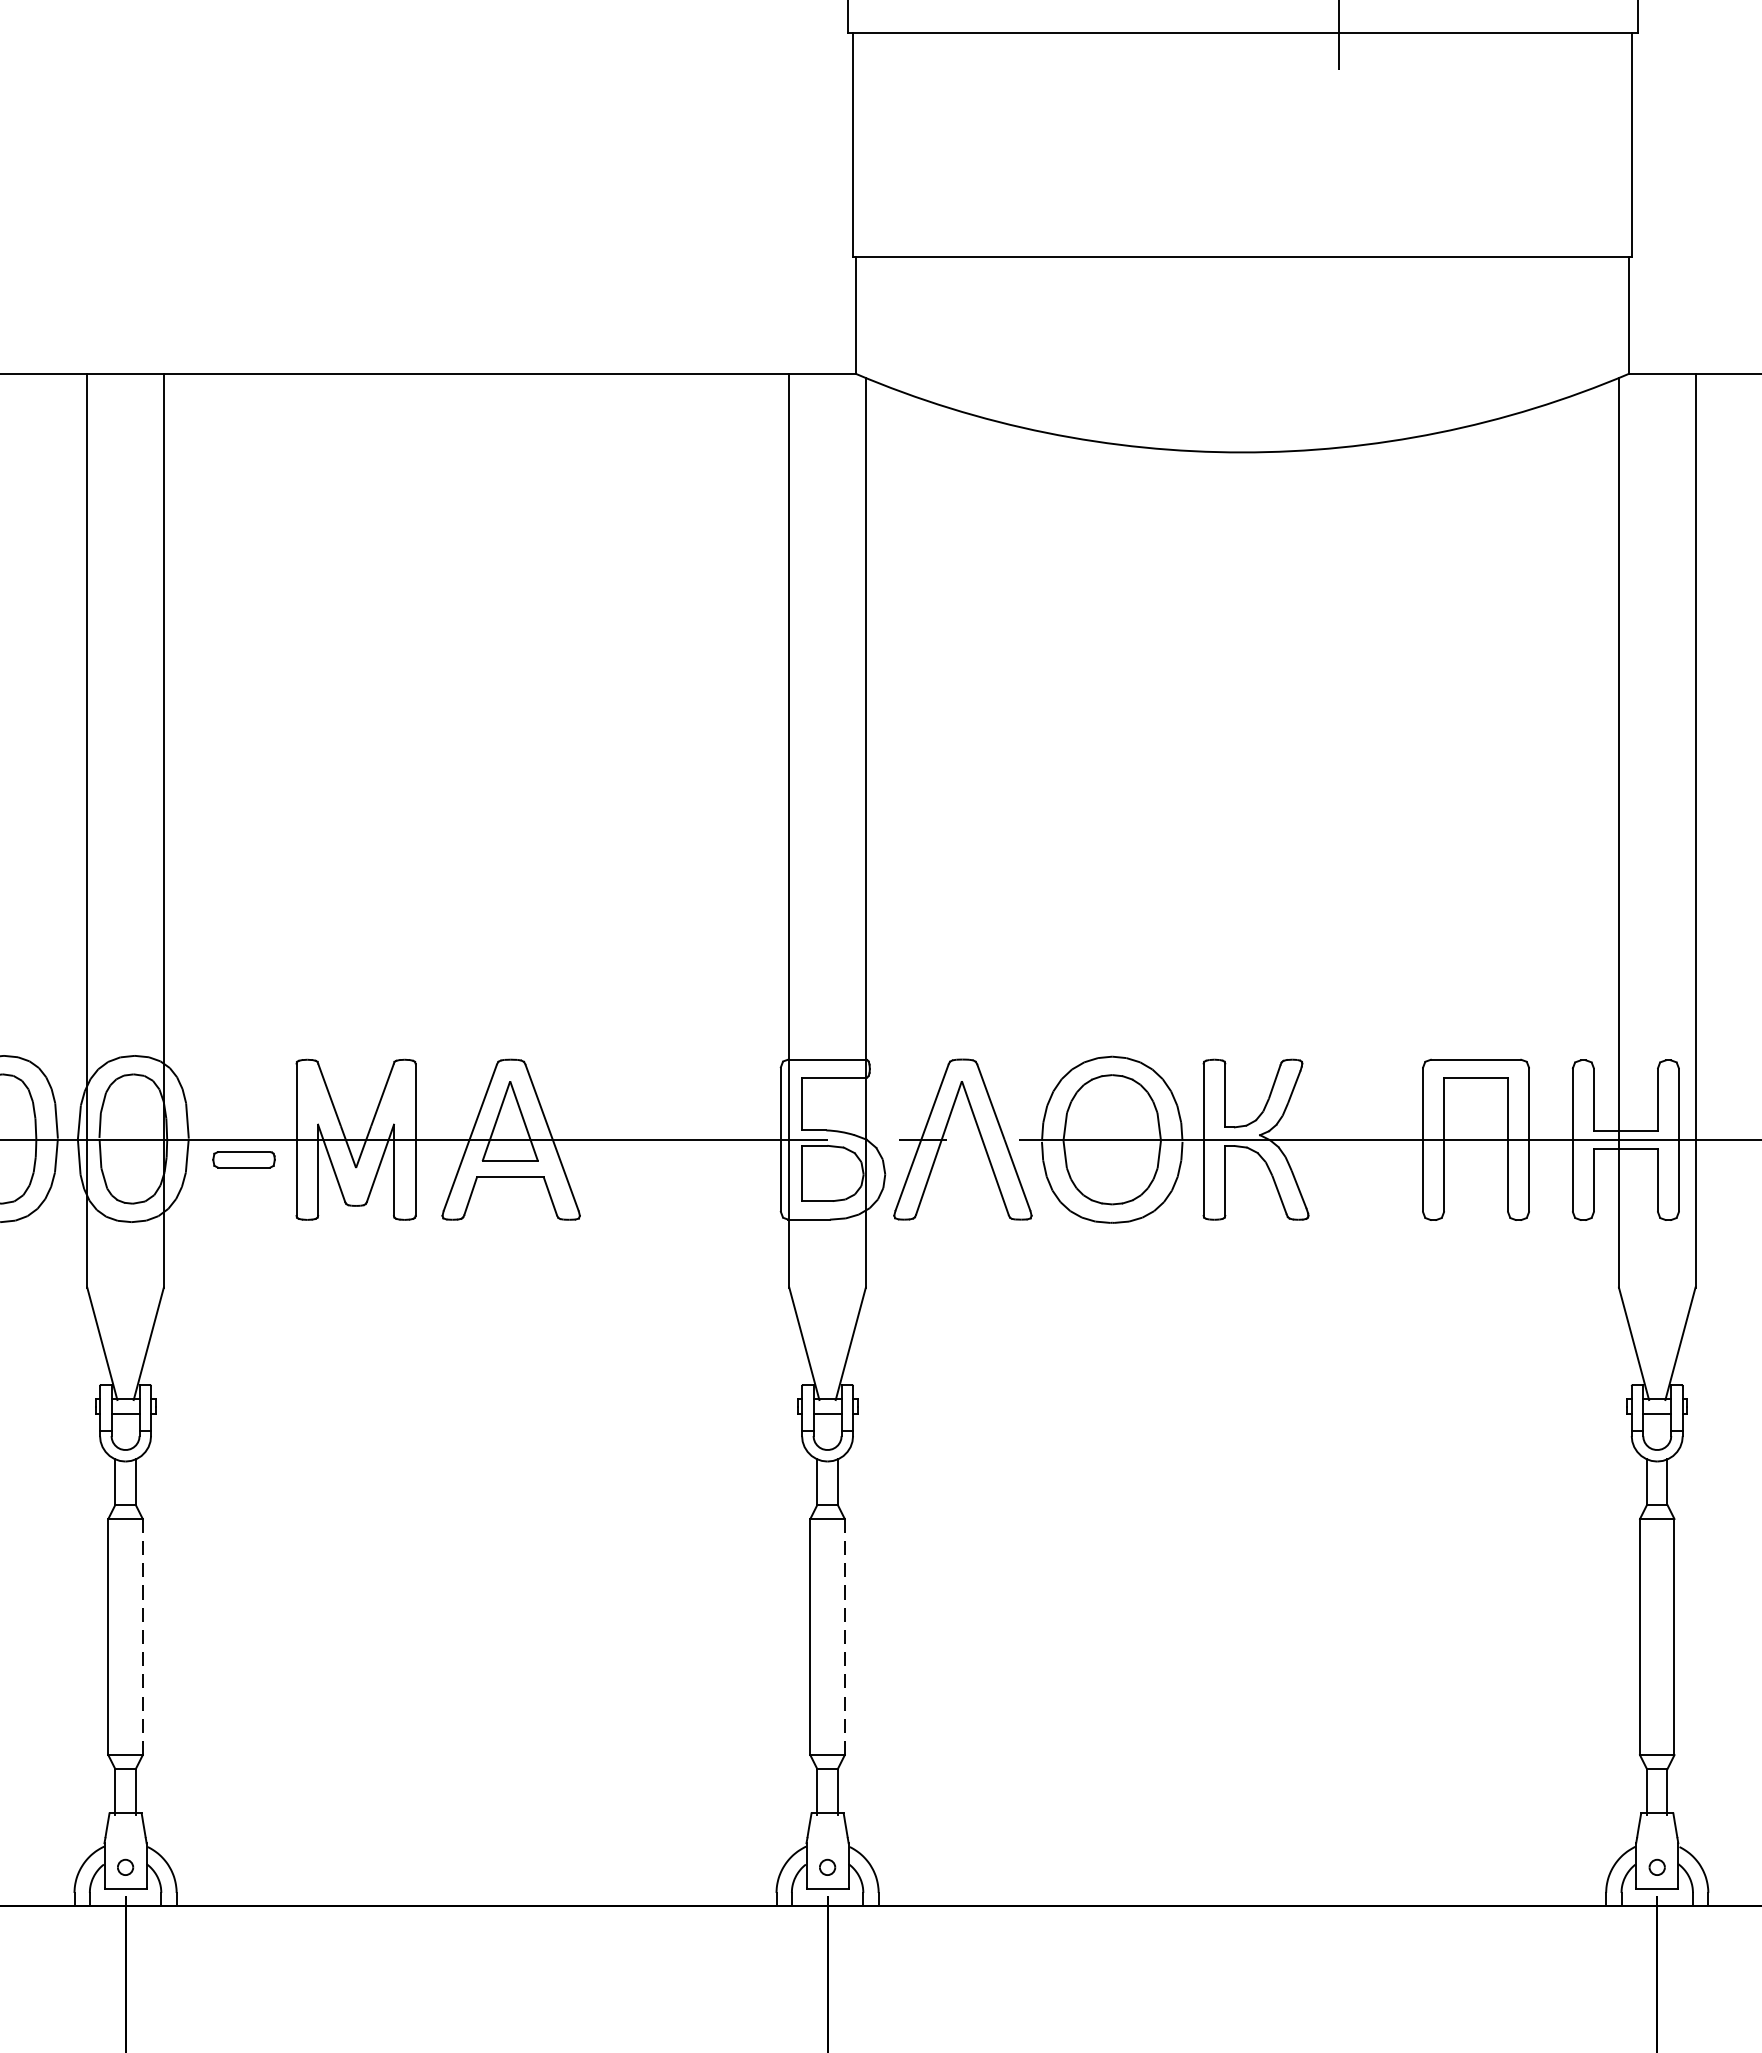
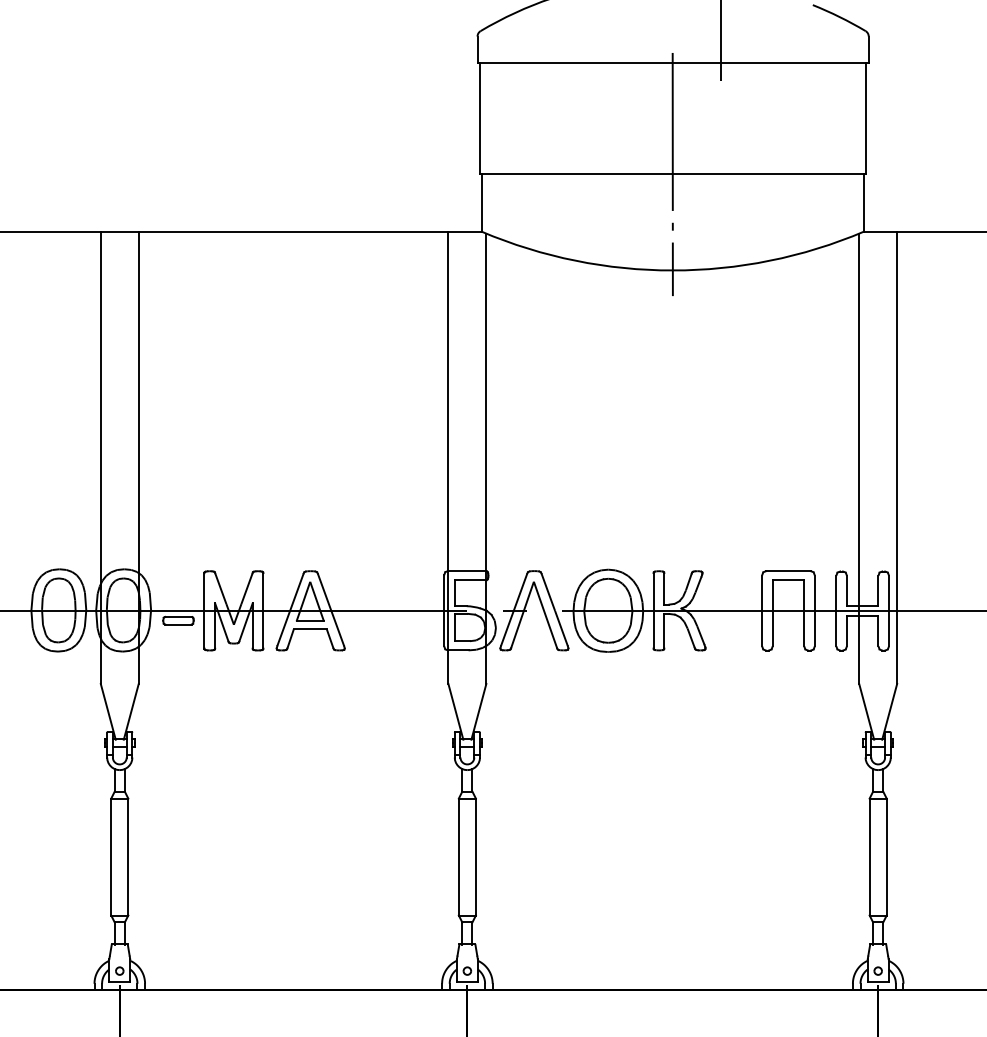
line: (1241, 258) -> (672, 174), added
line: (143, 1635) -> (128, 856), dashed -> solid
line: (843, 1635) -> (475, 856), dashed -> solid

